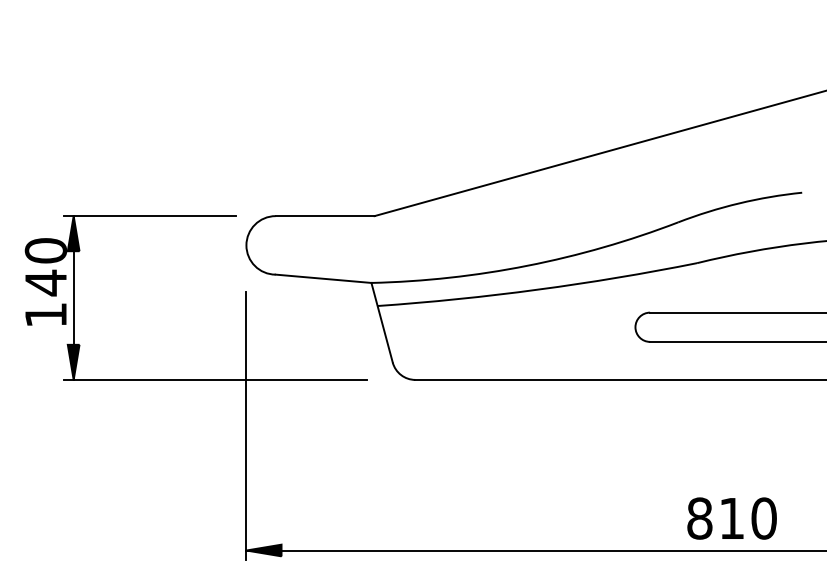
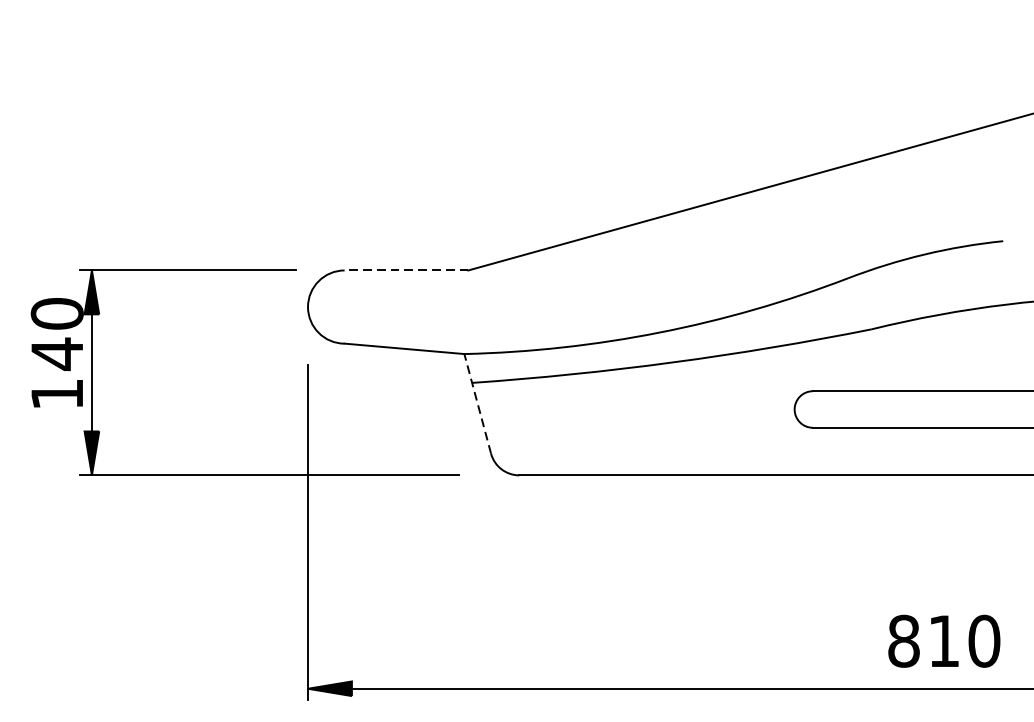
line: (324, 216) -> (405, 270), solid -> dashed
line: (381, 322) -> (476, 403), solid -> dashed
text: (731, 518) -> (943, 641), moved

